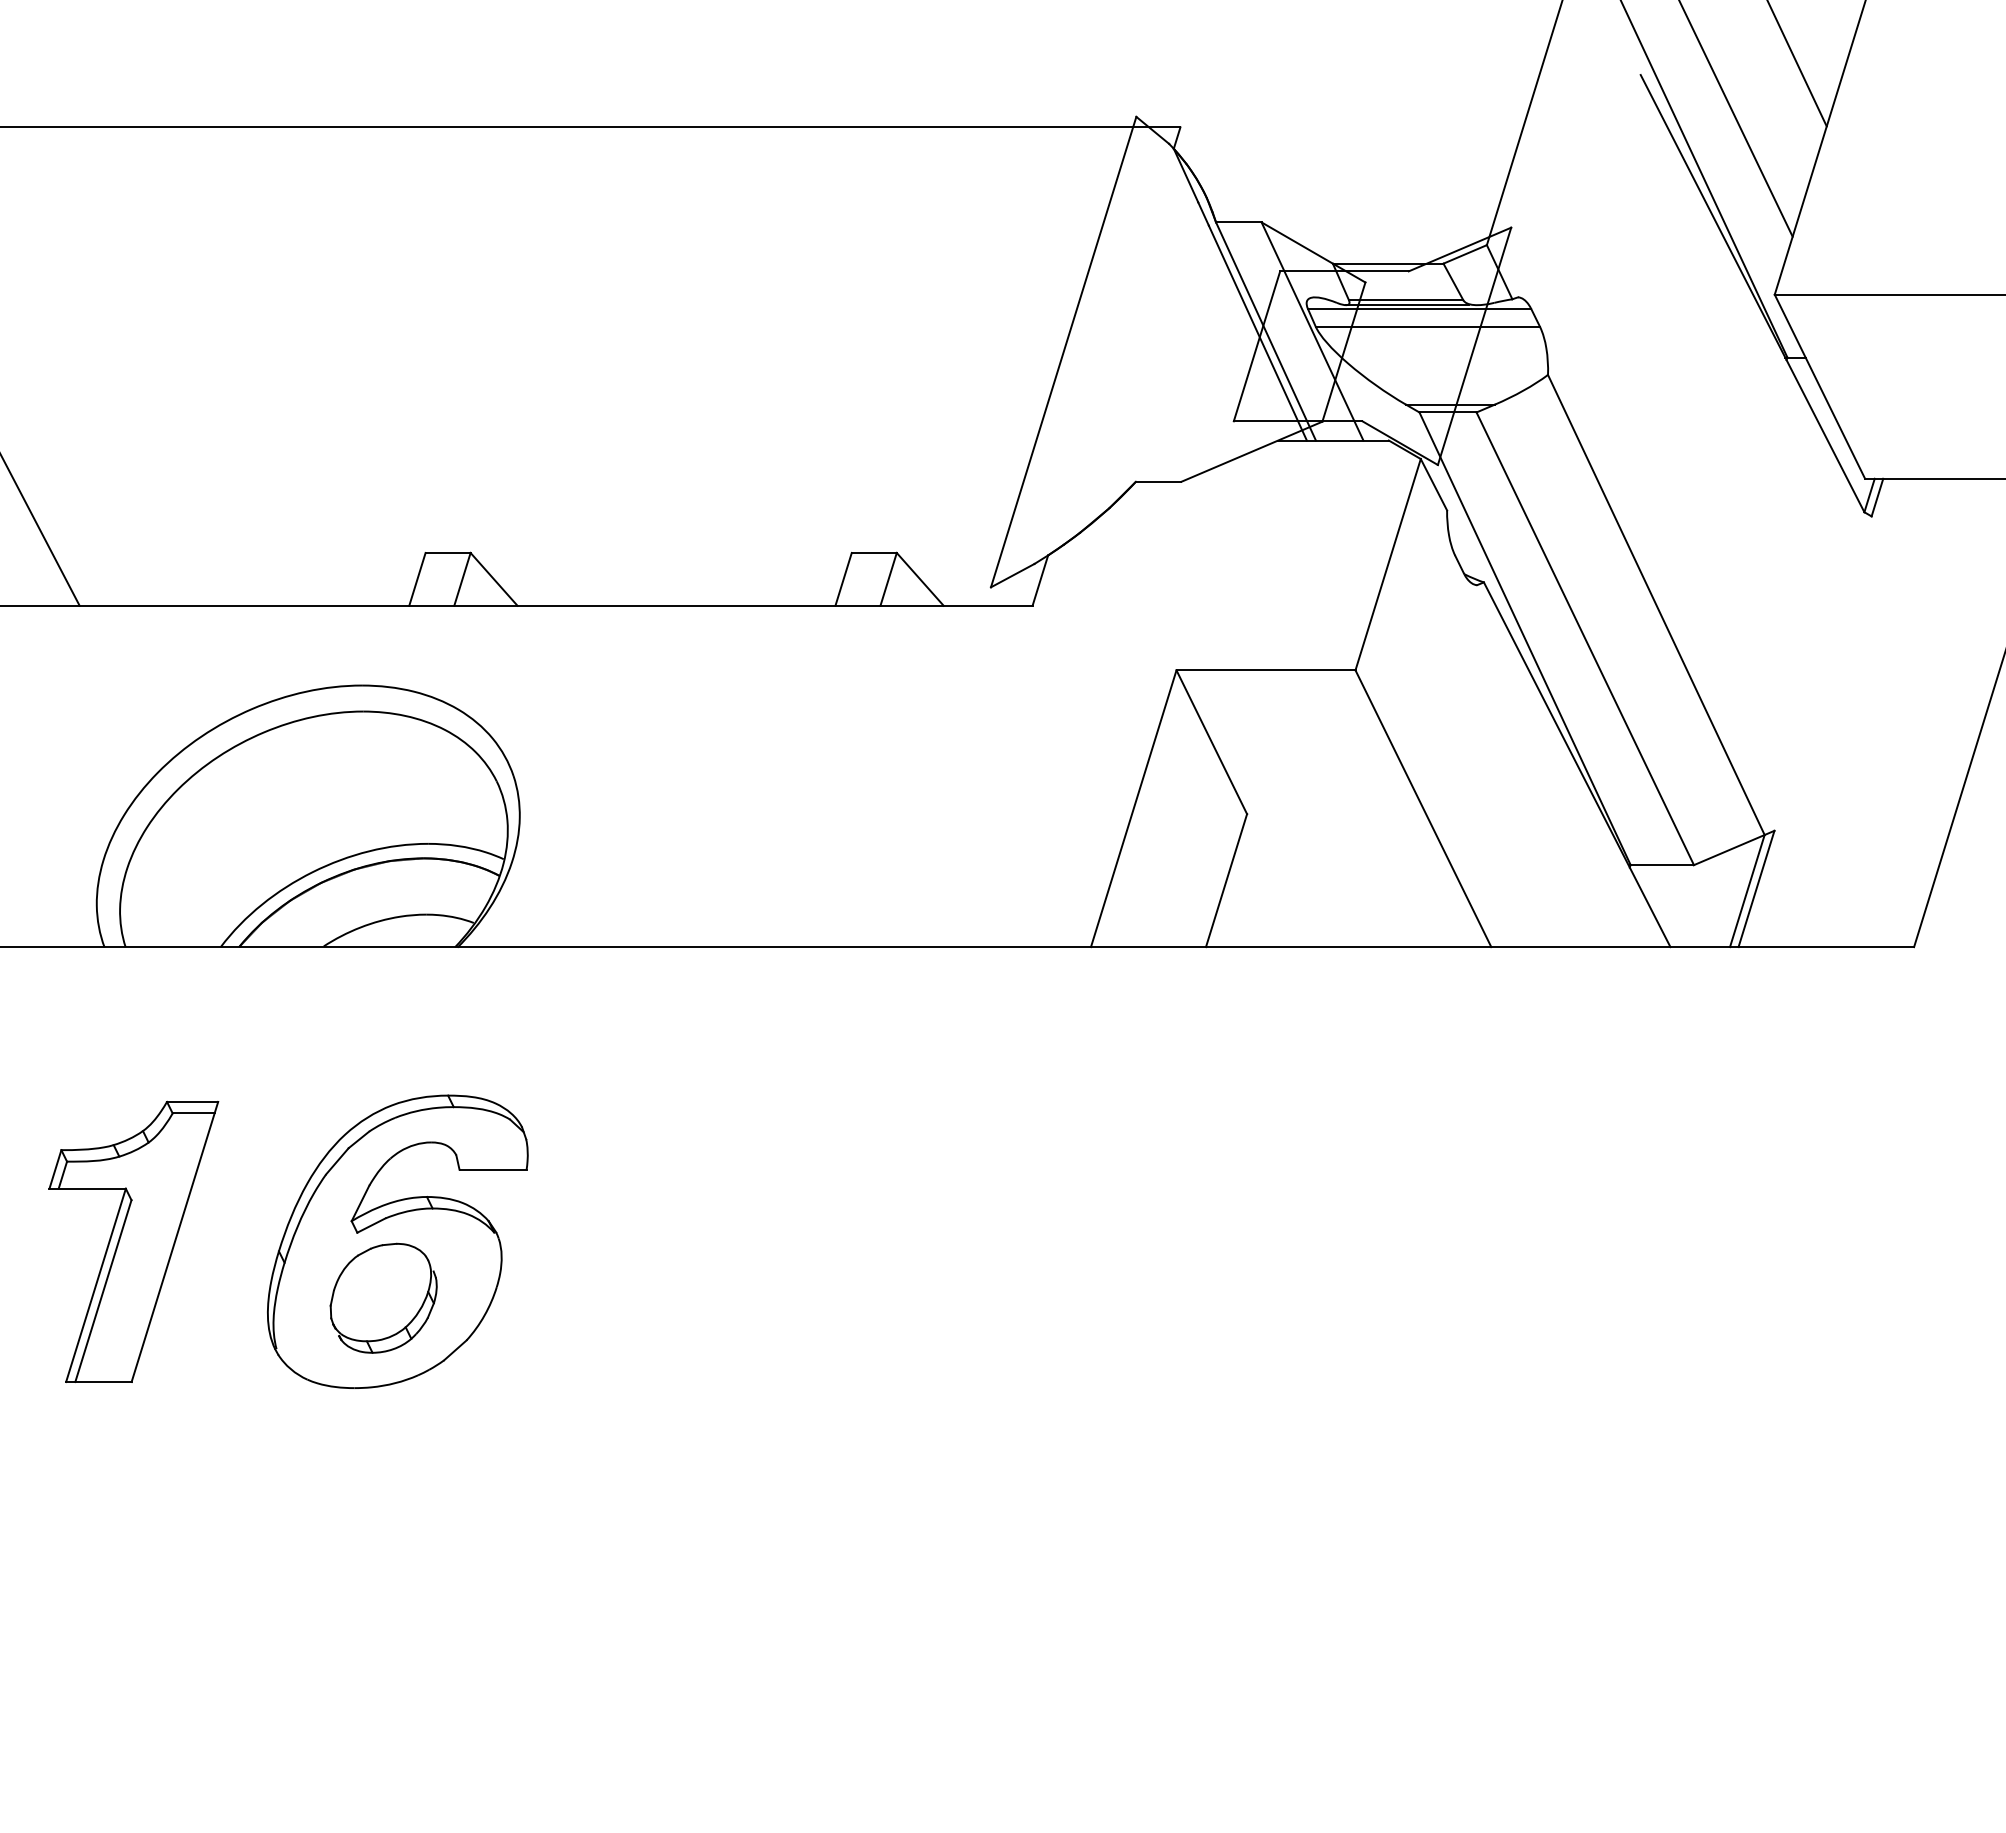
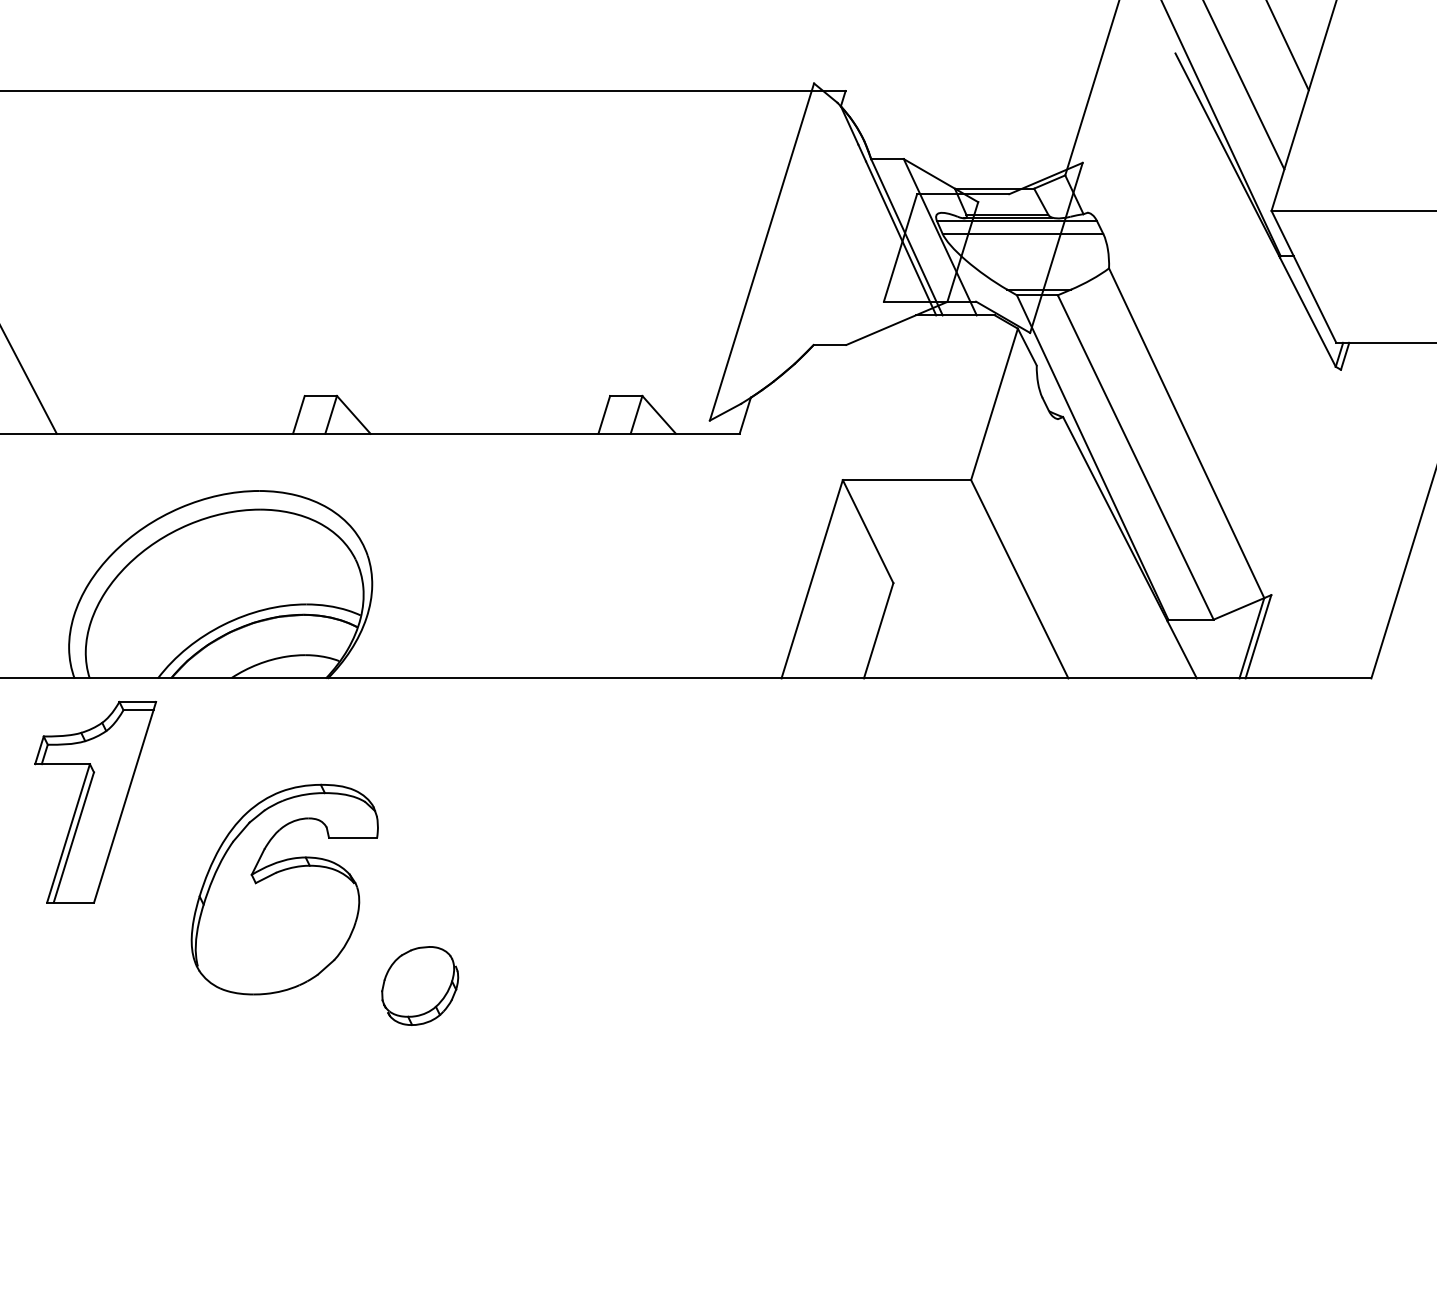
part: (133, 1241) -> (95, 801), moved
part: (383, 1297) -> (420, 985), moved

